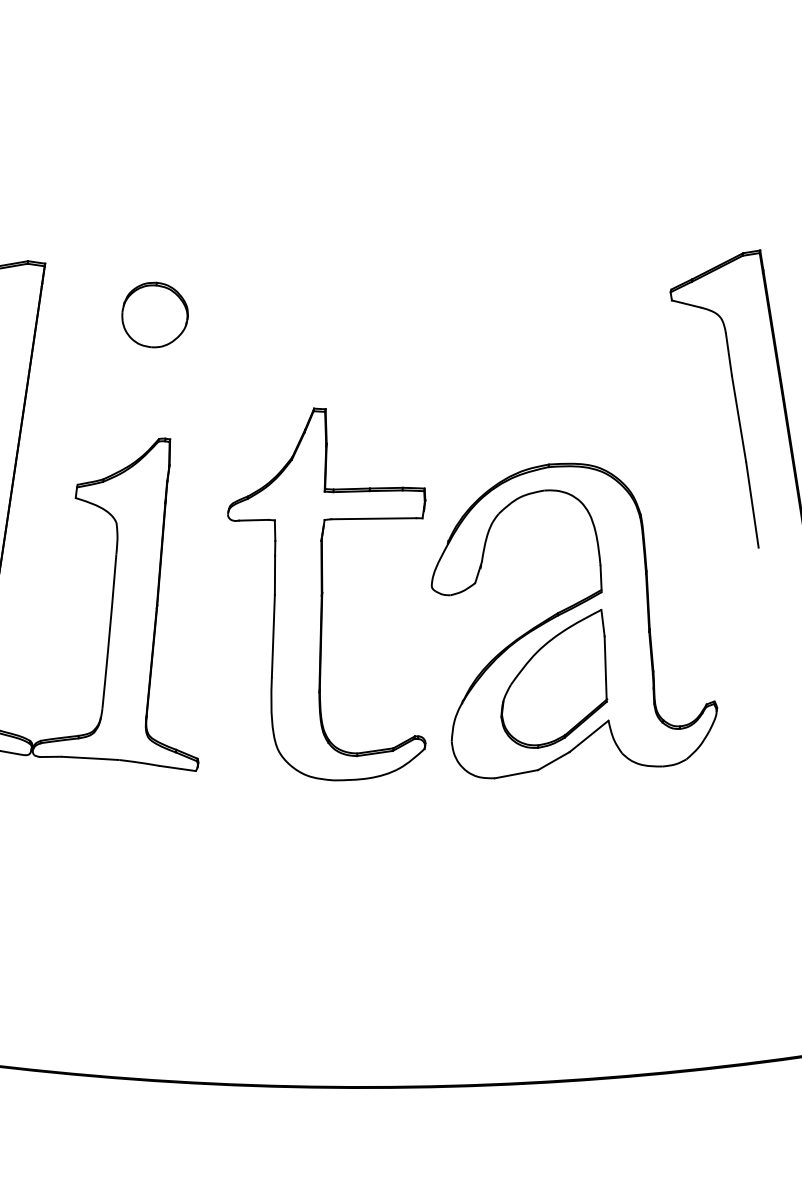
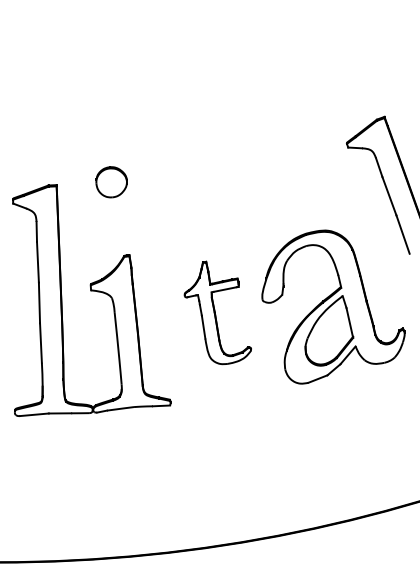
part: (154, 315) -> (111, 182), moved
part: (332, 594) -> (217, 312), size x0.6

